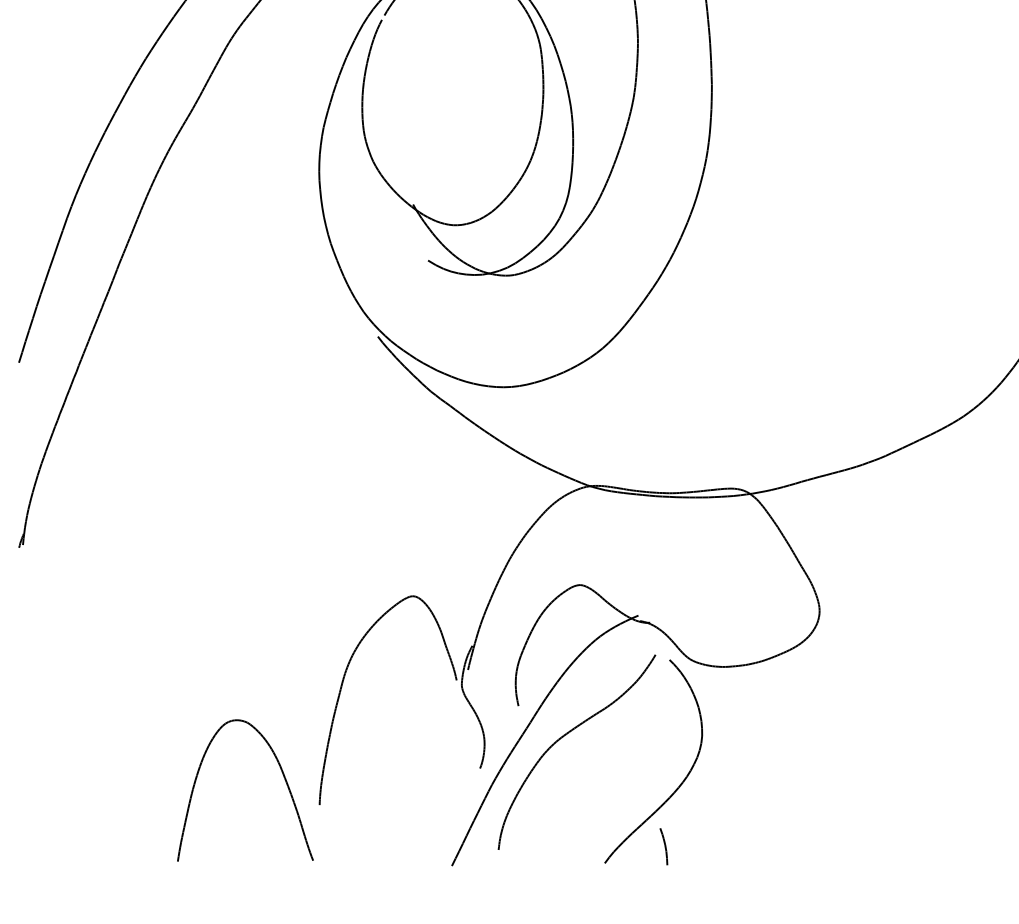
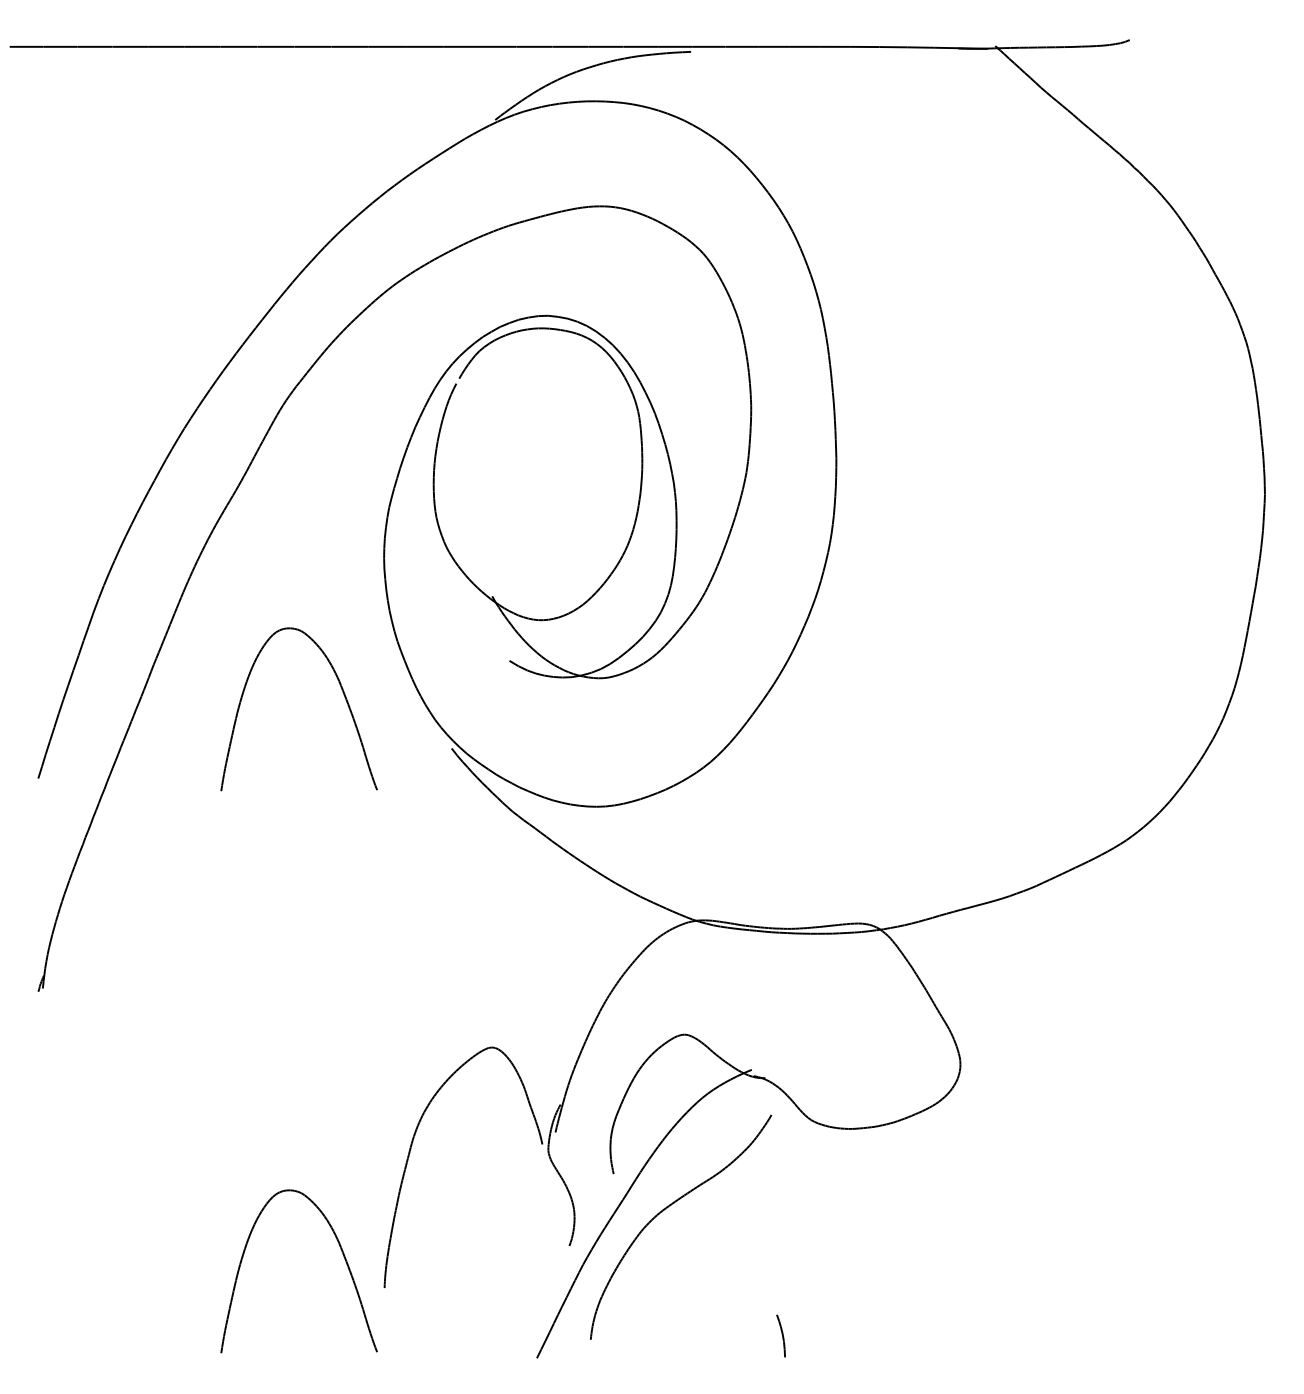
part: (283, 290) -> (343, 695), added
part: (682, 781) -> (802, 1260), removed

